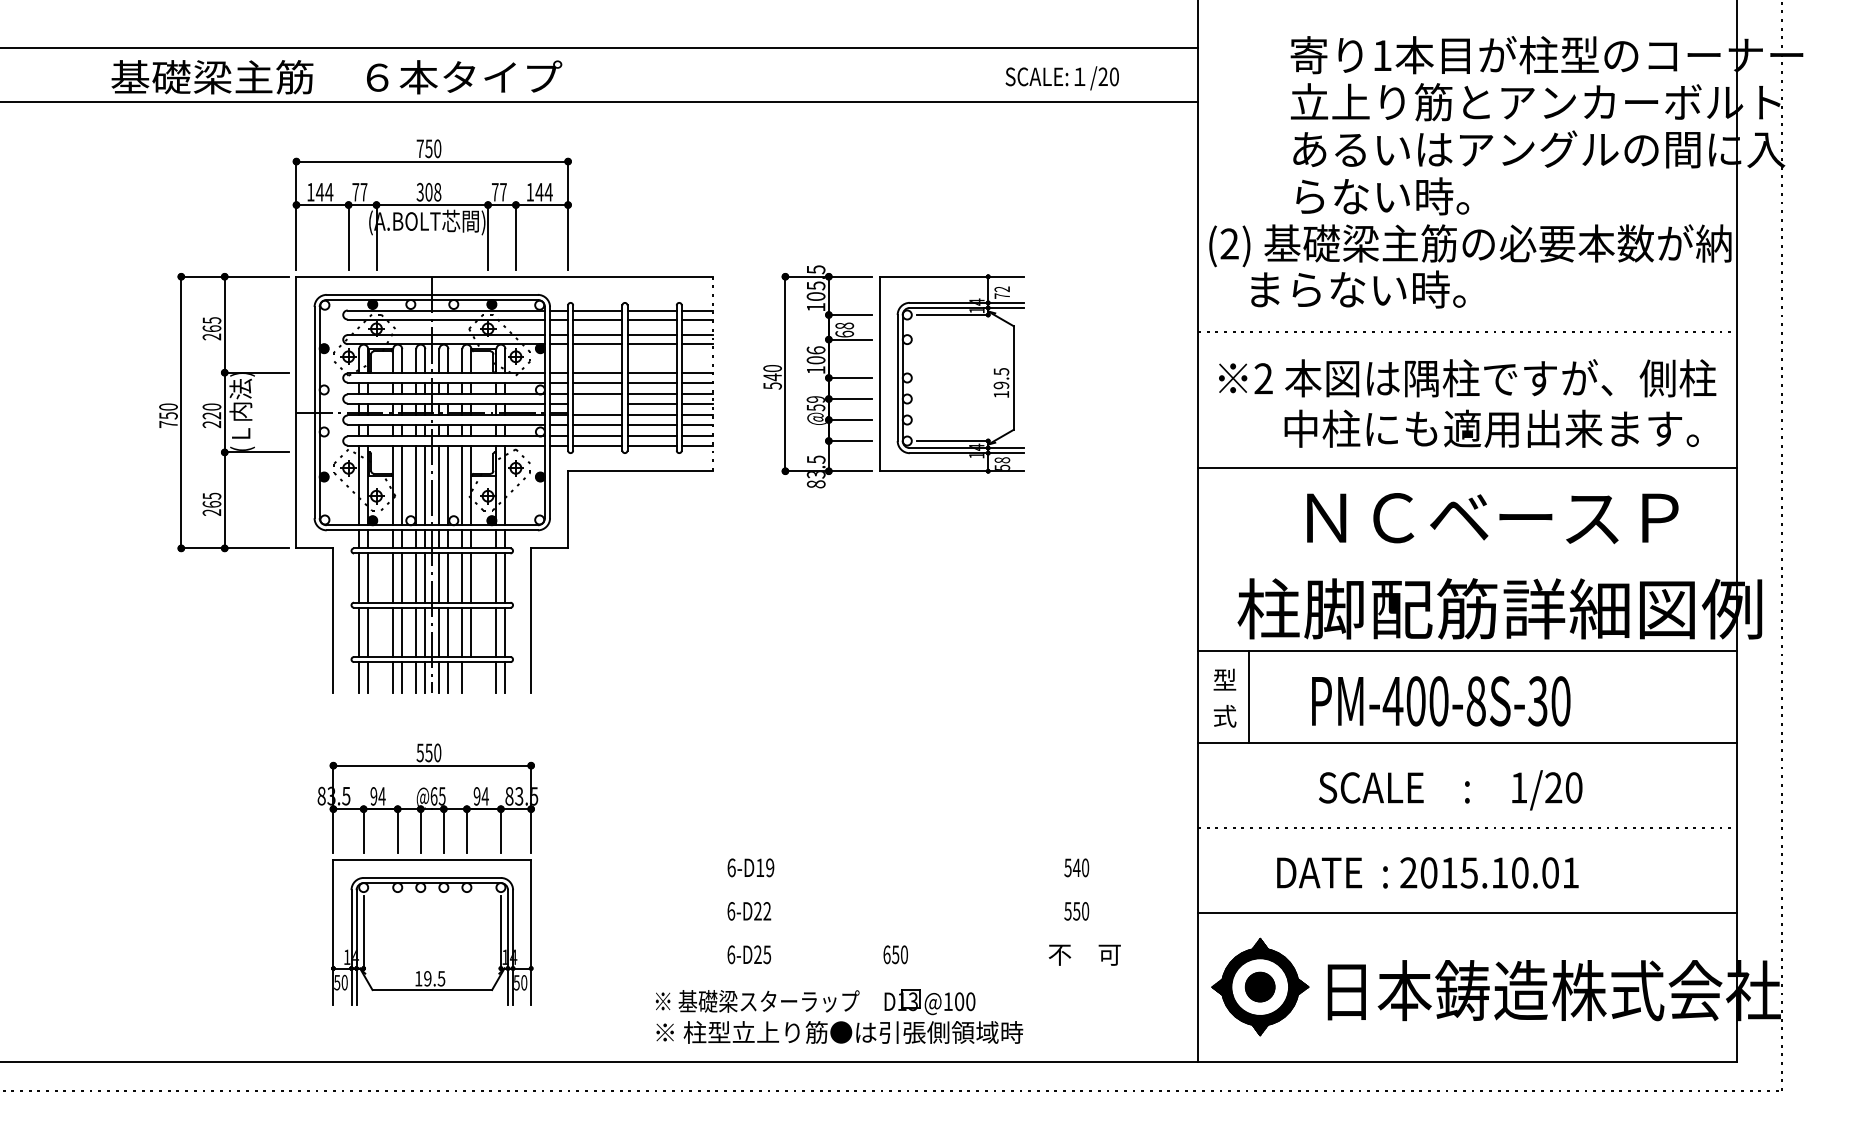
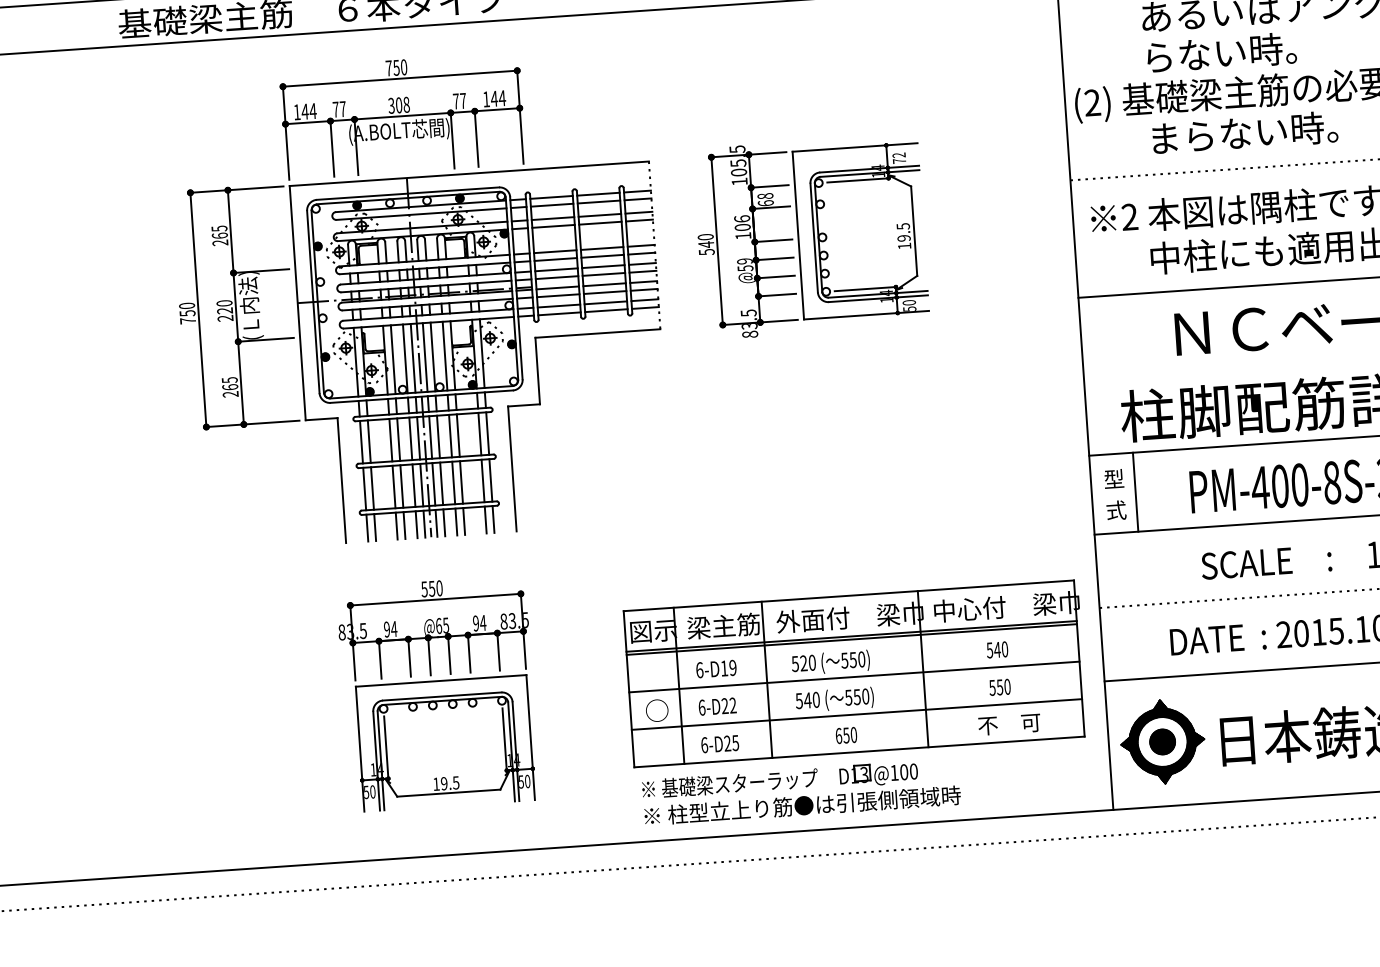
text: (1358, 289) -> (1245, 132), moved
line: (597, 403) -> (556, 277), added
text: (1002, 460) -> (909, 302), 58 -> 50
line: (471, 677) -> (464, 521), added
part: (911, 884) -> (855, 673), added

